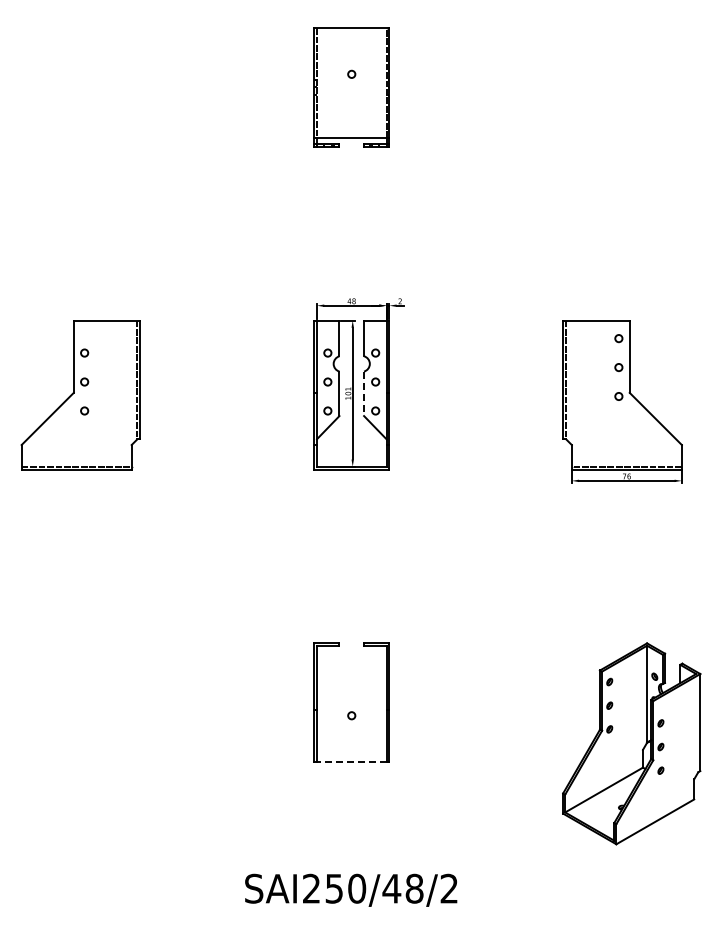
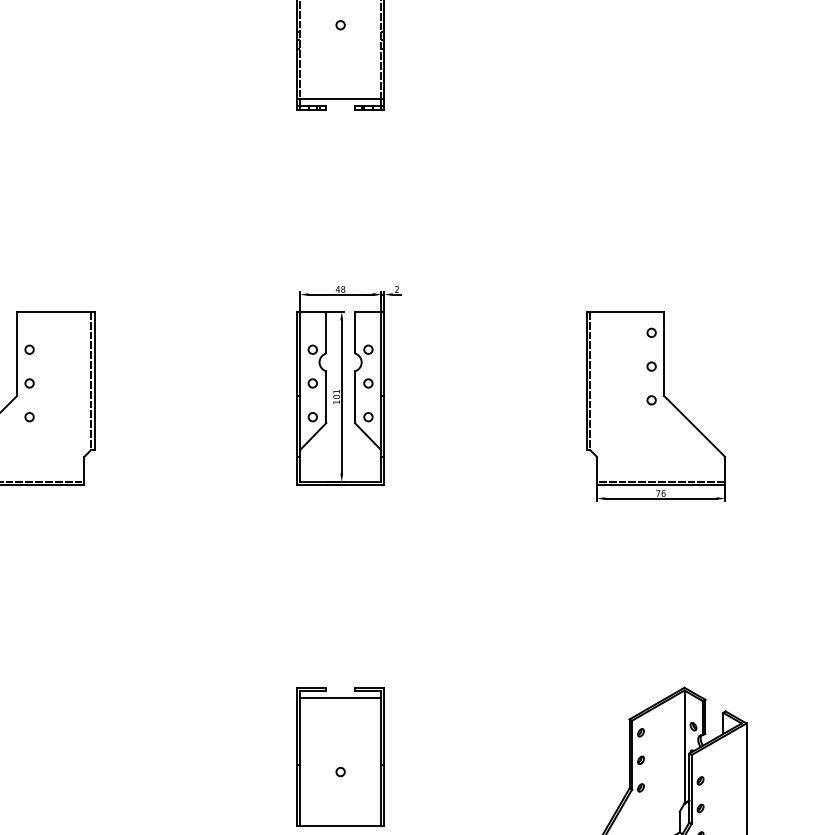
line: (364, 394) -> (355, 397), dashed -> solid
line: (351, 652) -> (340, 698), added
line: (351, 762) -> (340, 826), dashed -> solid

